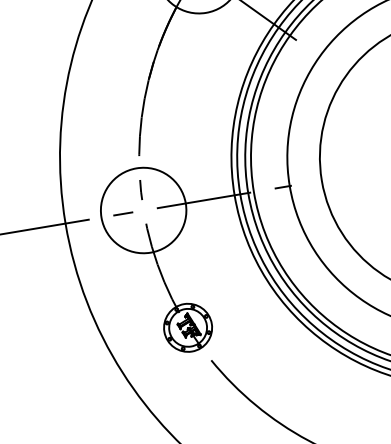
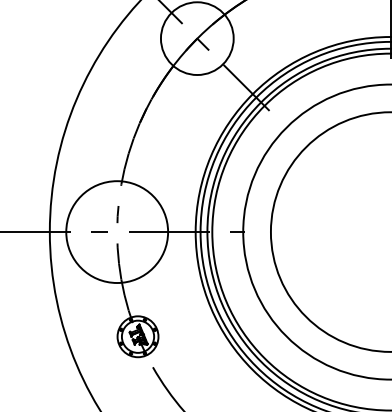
circle: (142, 209) -> (116, 231), size x1.4

